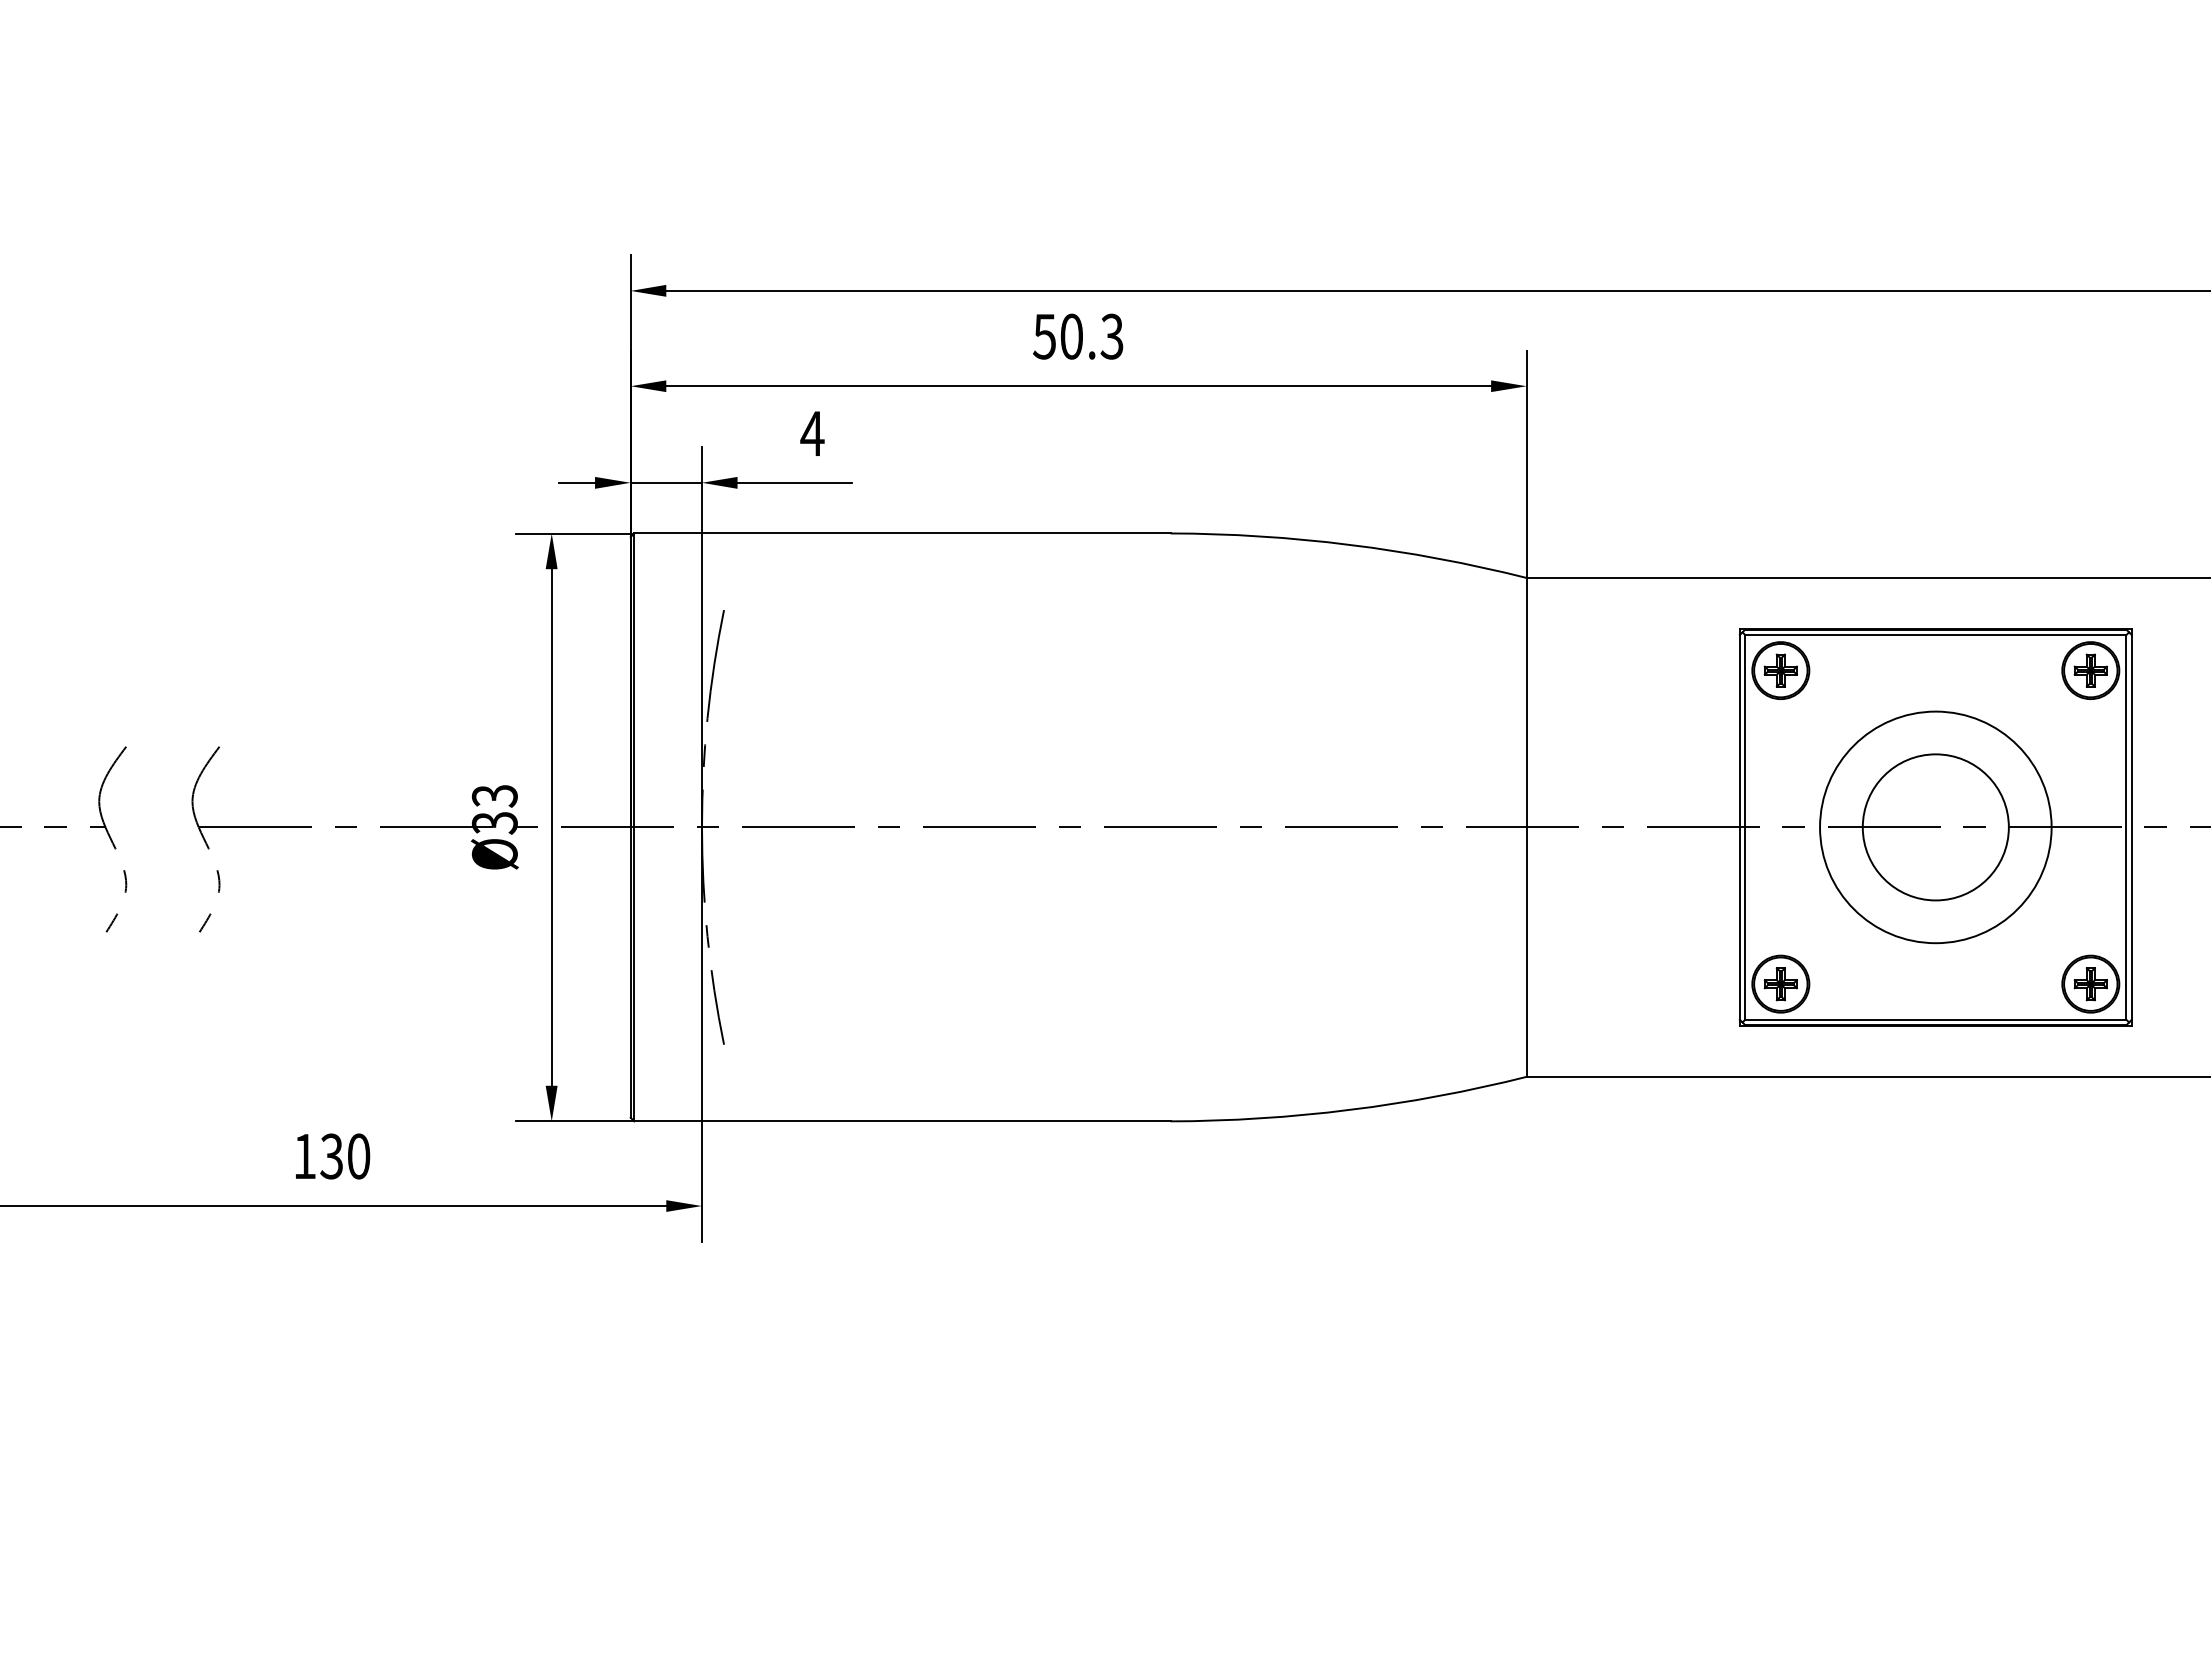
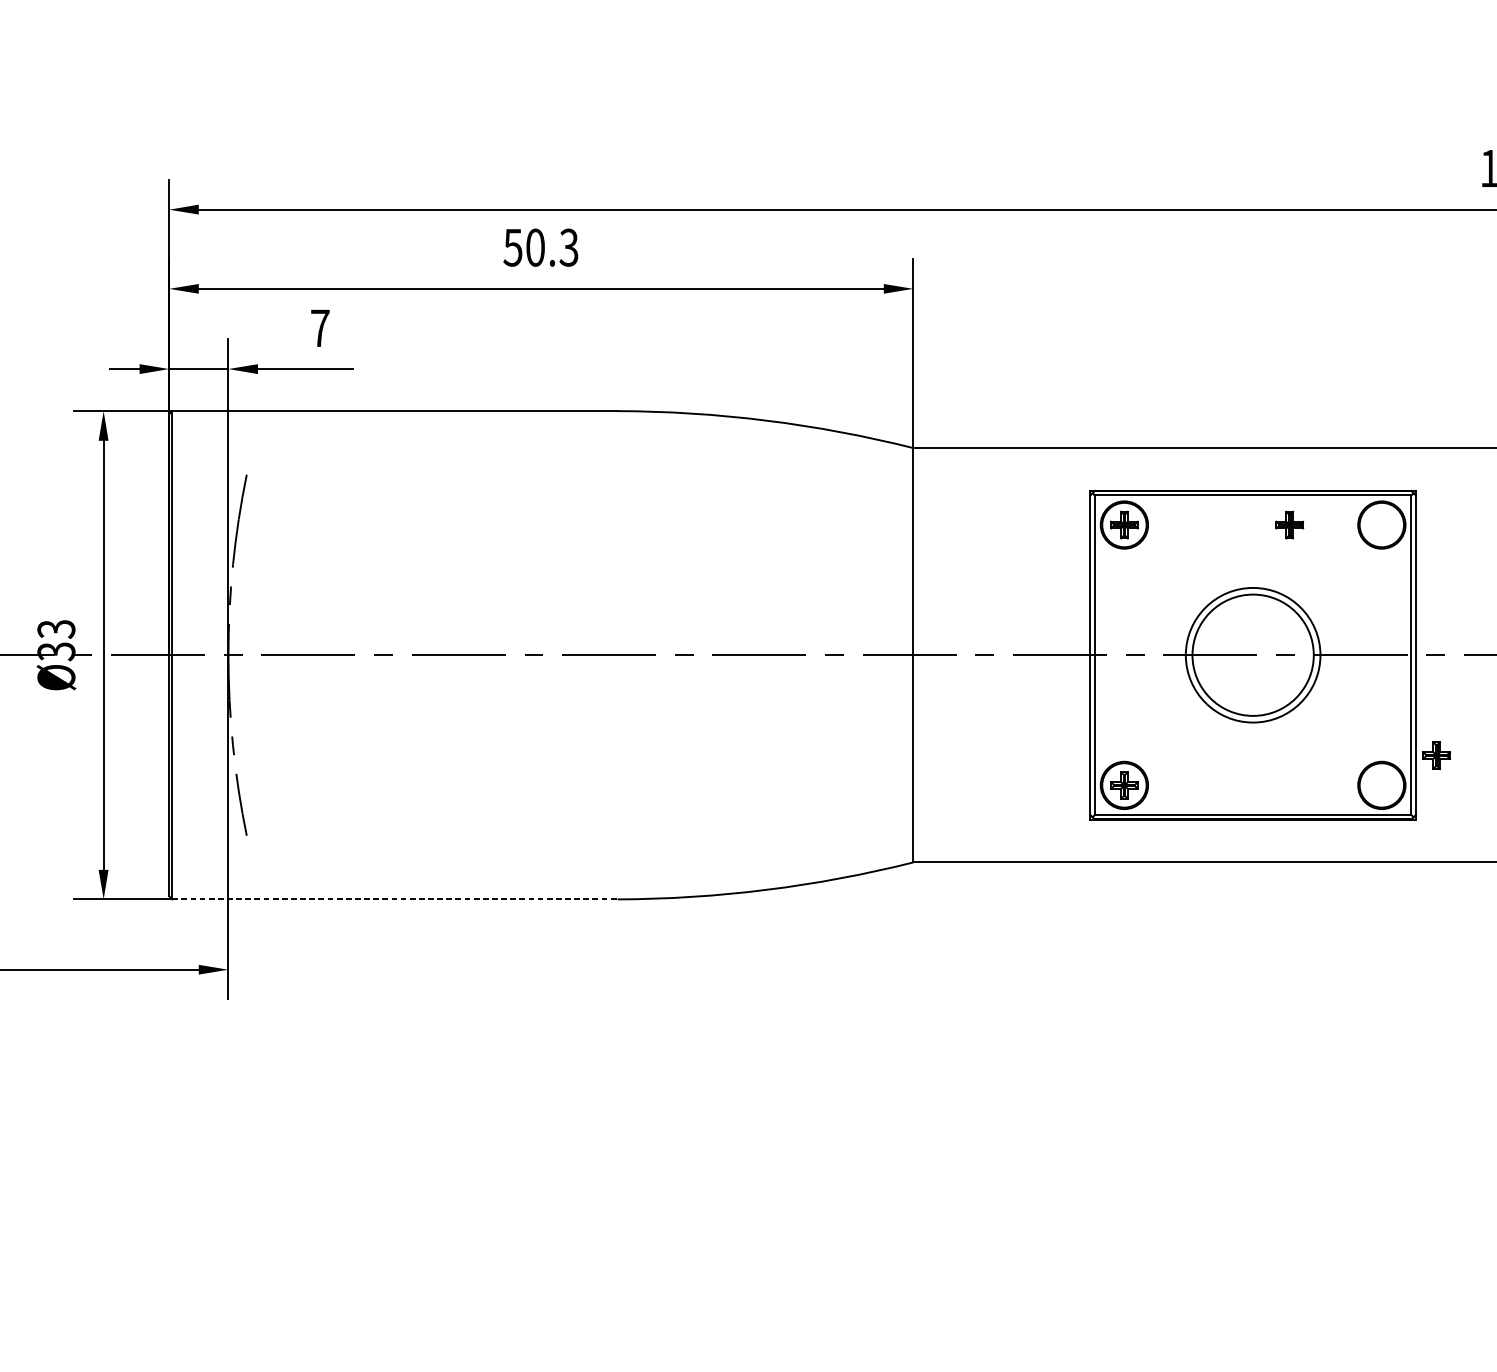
text: (812, 433) -> (320, 328), 4 -> 7
part: (2090, 670) -> (1289, 524), moved
circle: (1935, 827) -> (1252, 655), size x0.7
part: (2090, 984) -> (1436, 755), moved
line: (902, 1121) -> (394, 899), solid -> dashed

